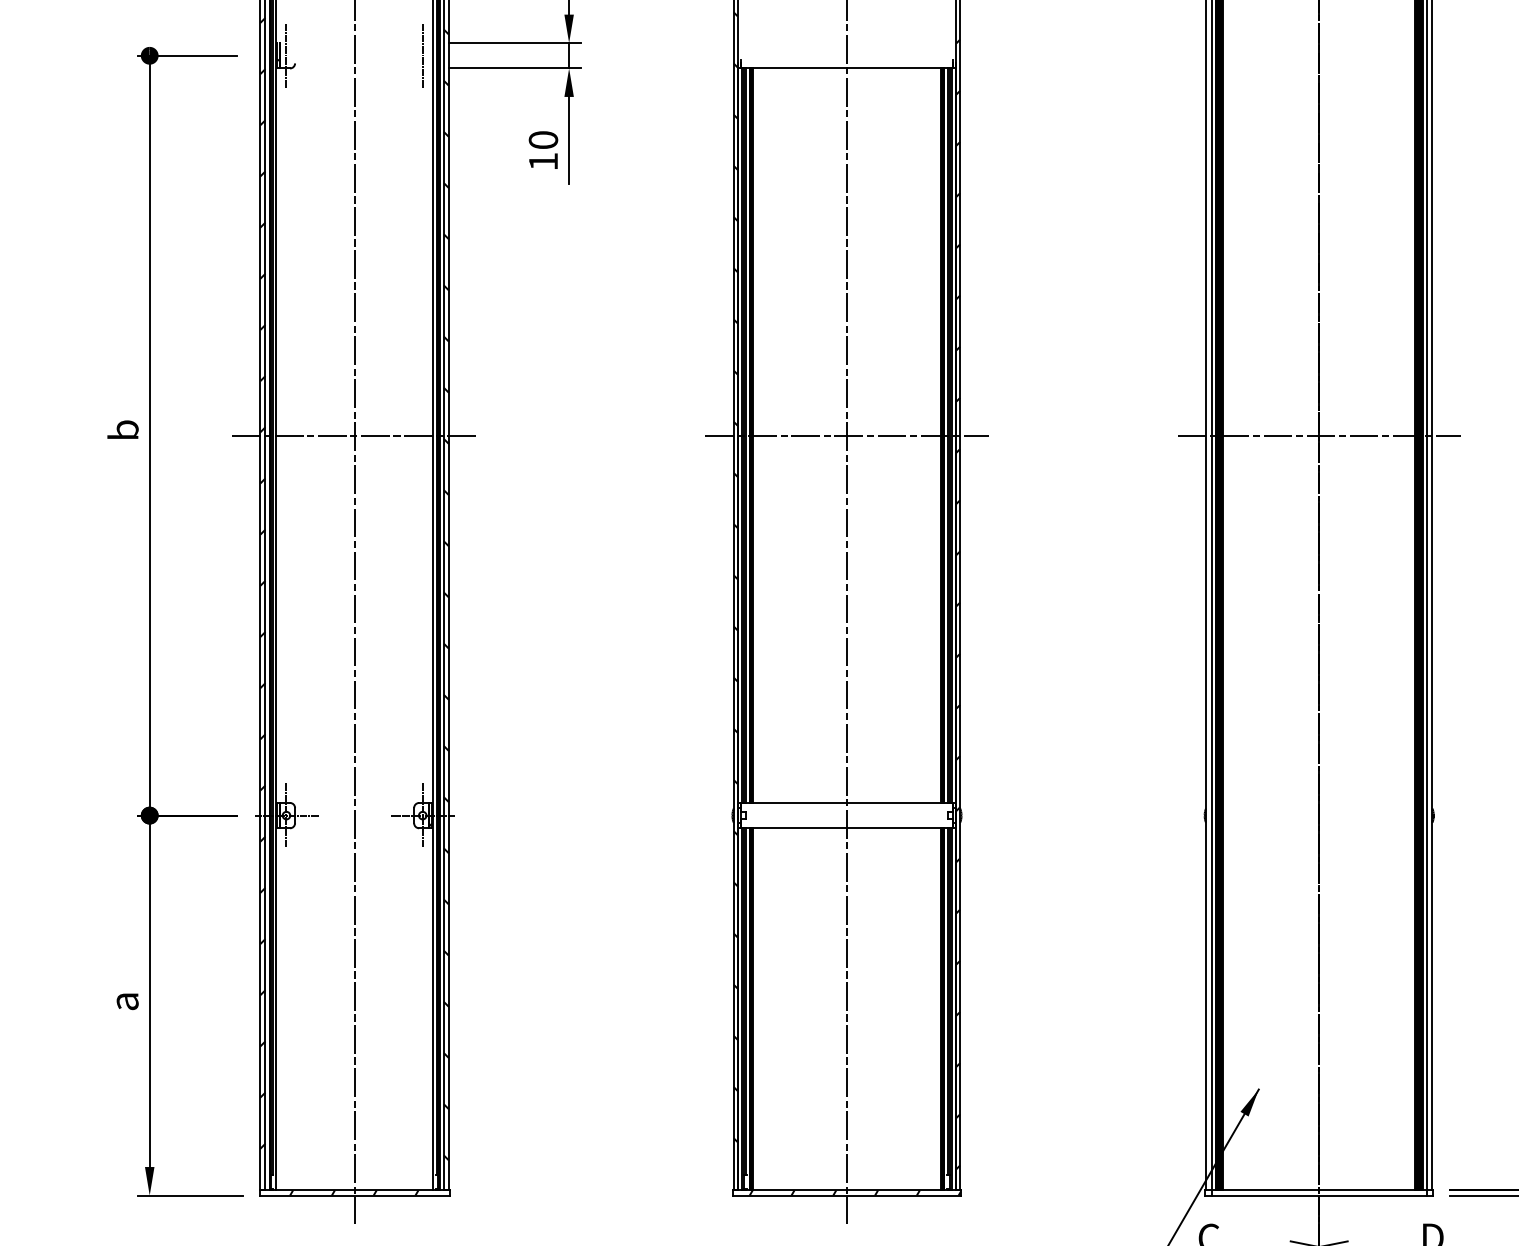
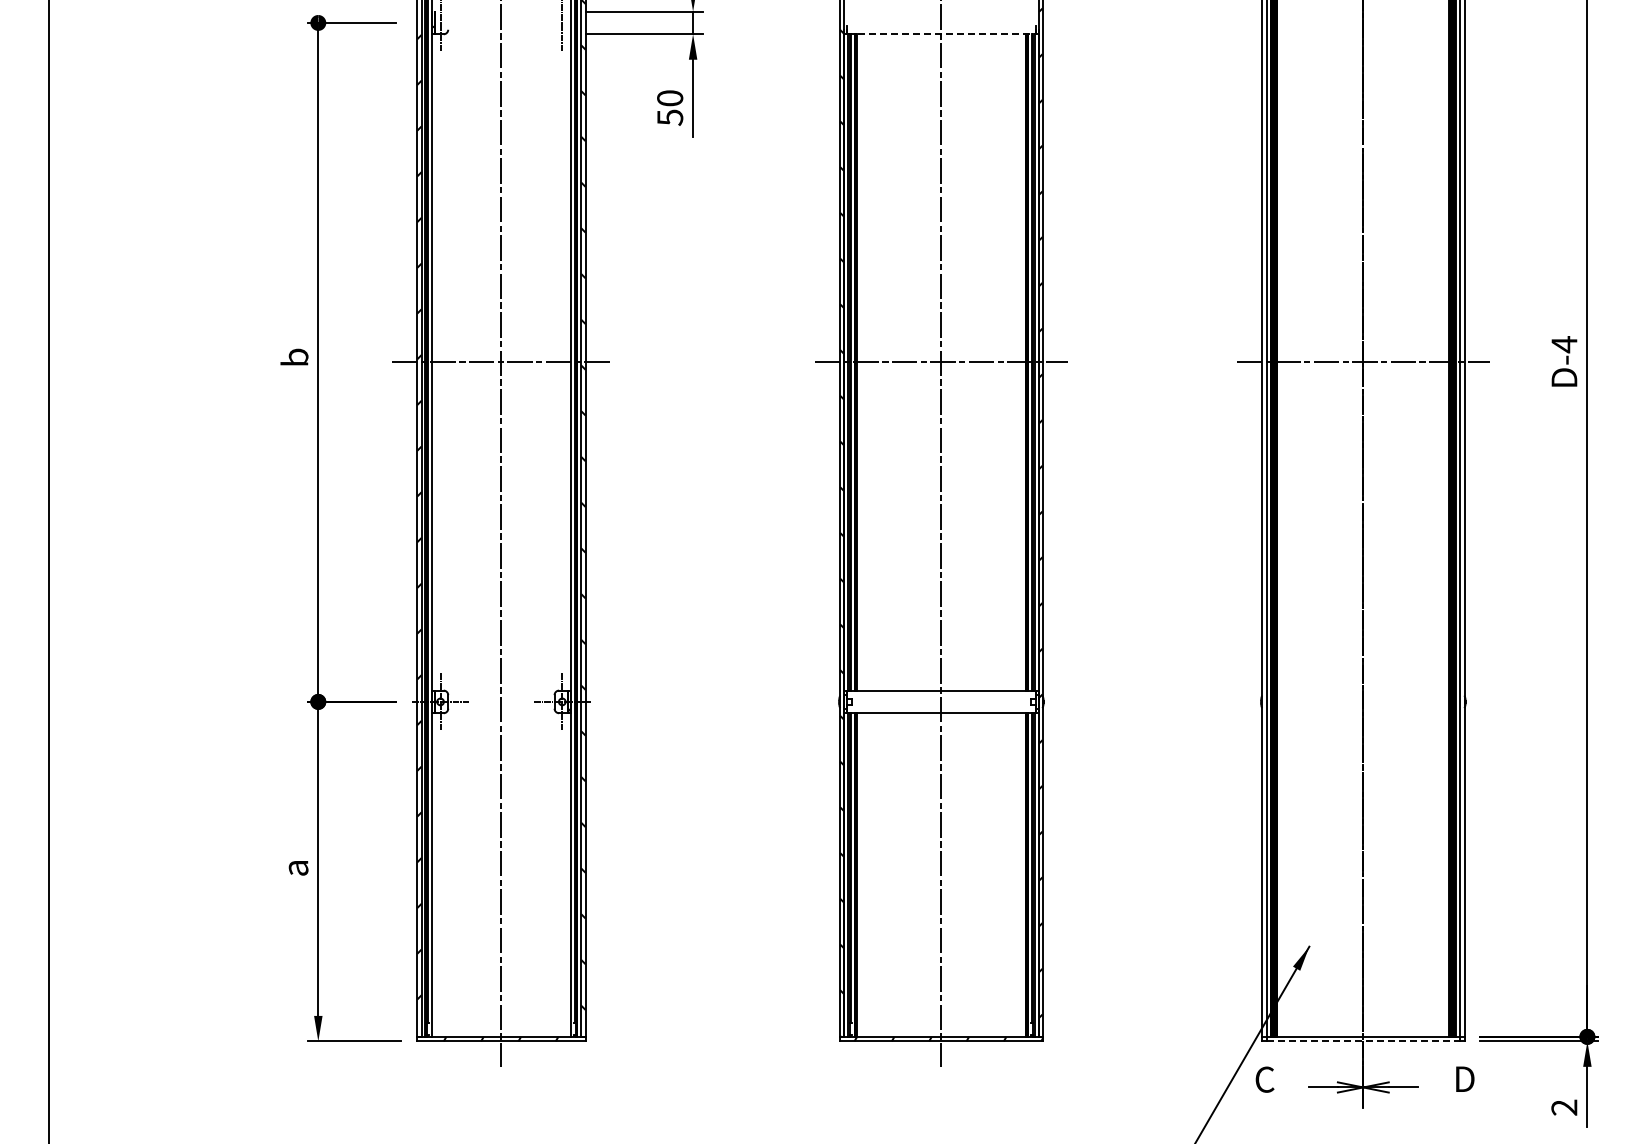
line: (847, 68) -> (941, 34), solid -> dashed
text: (543, 161) -> (670, 117), 10 -> 50
line: (1319, 1195) -> (1363, 1041), solid -> dashed

